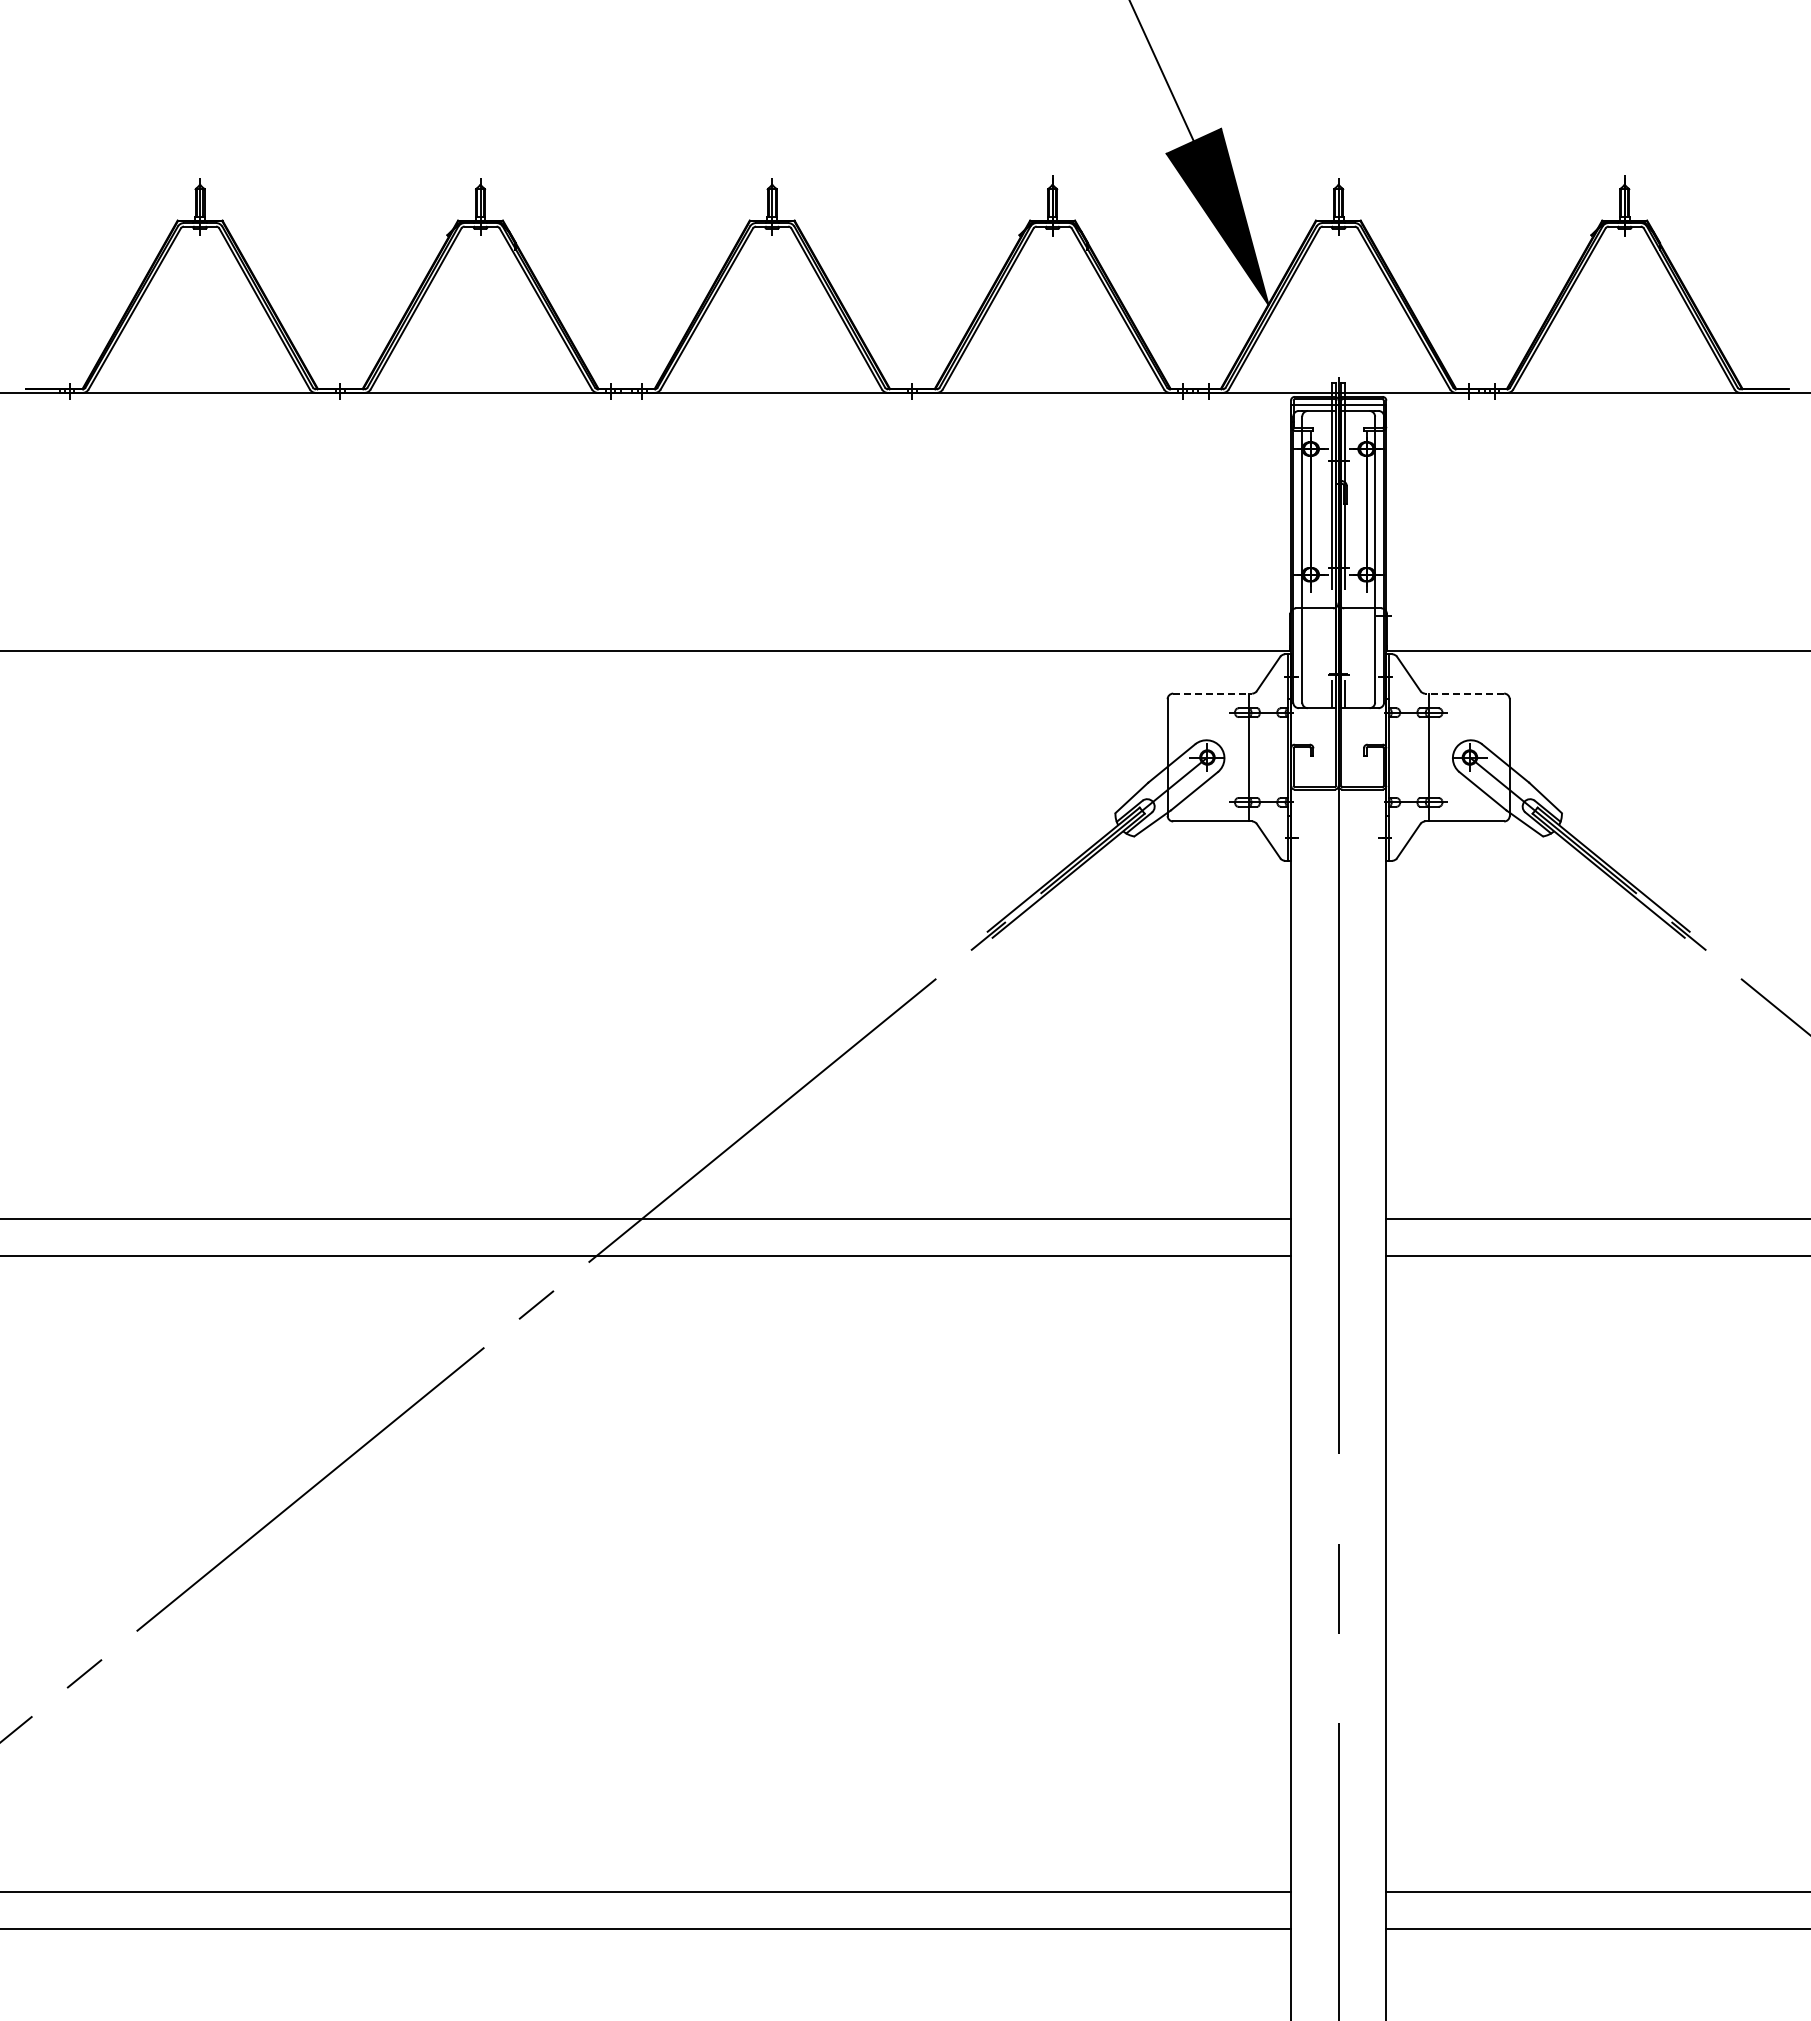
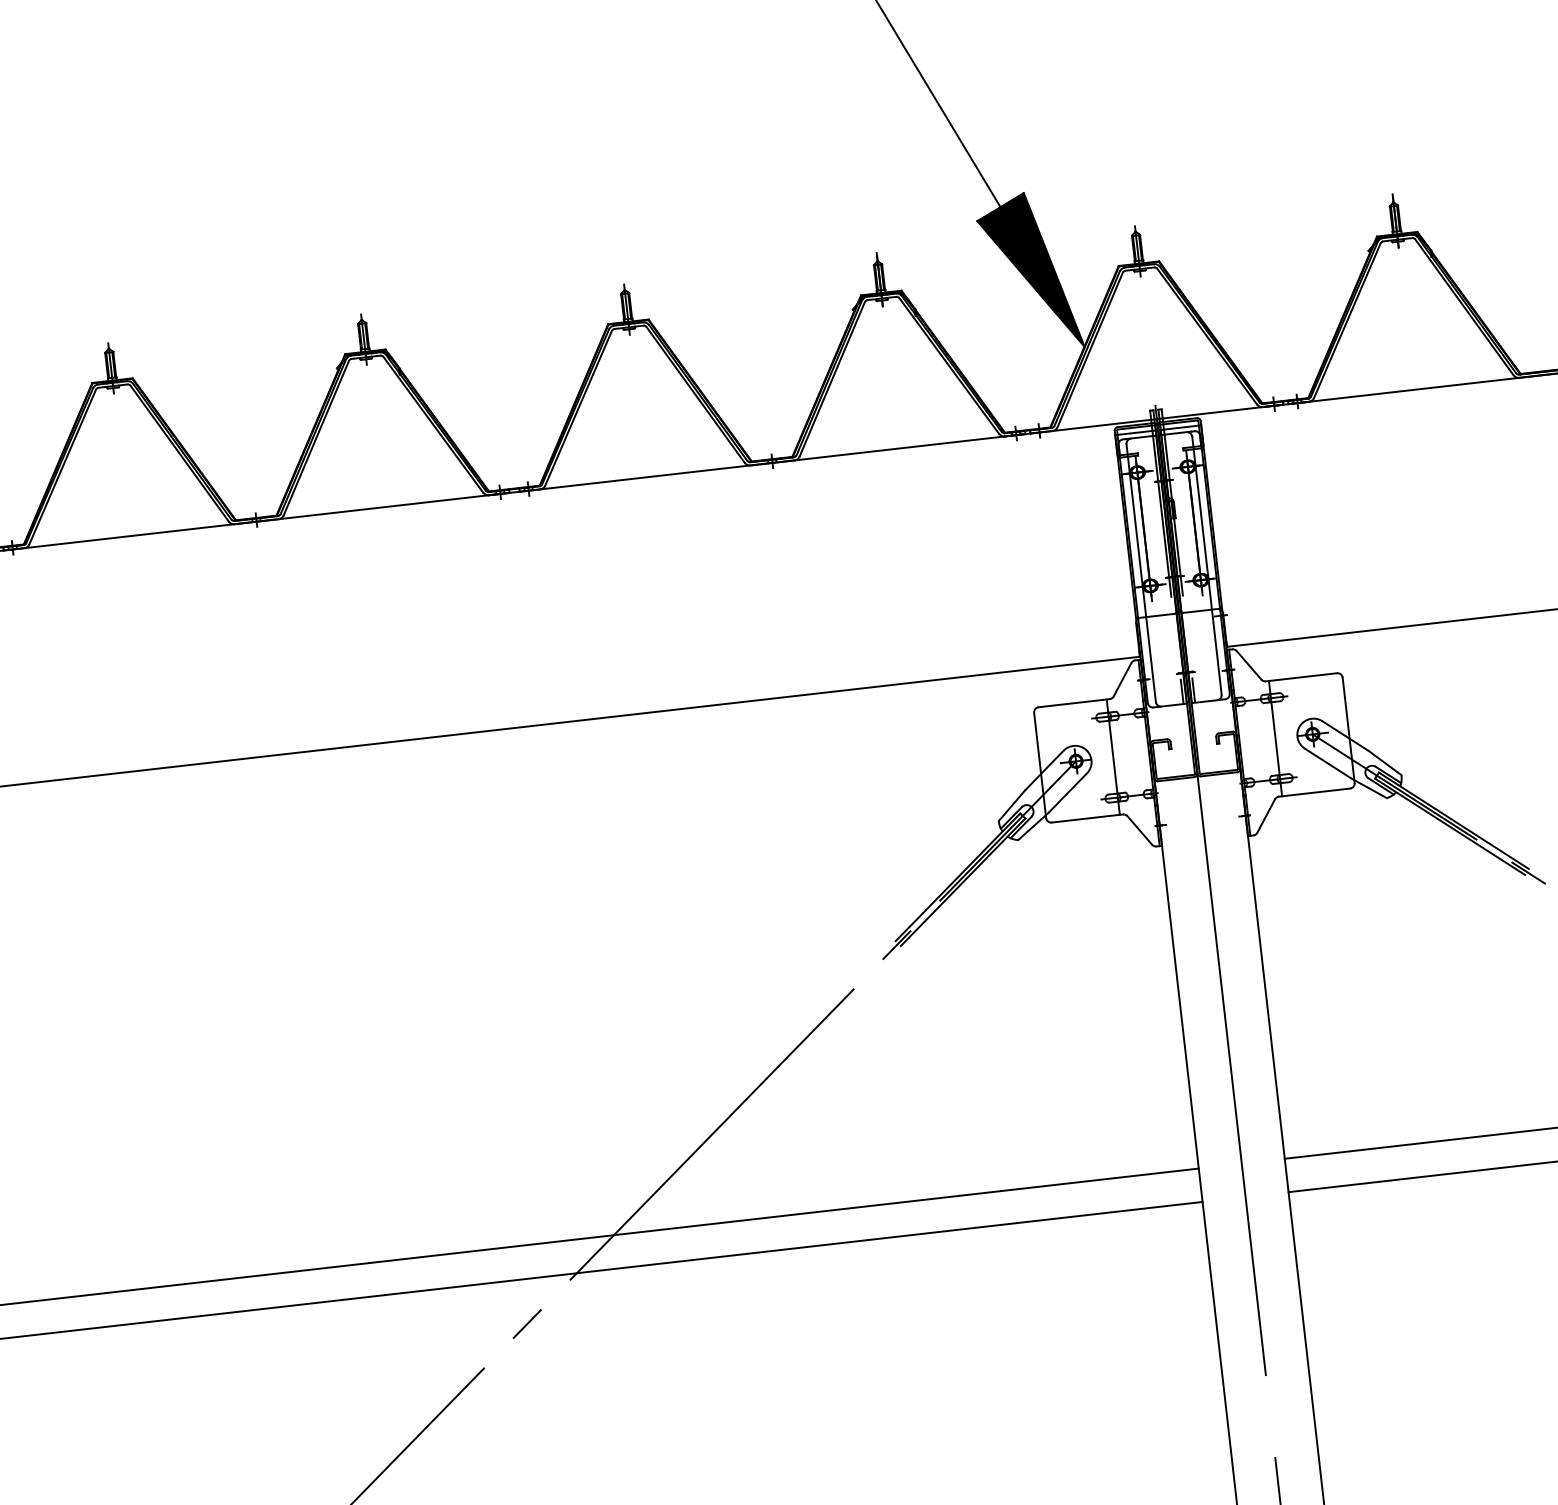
line: (1213, 693) -> (1074, 703), dashed -> solid
line: (1464, 693) -> (1301, 677), dashed -> solid

